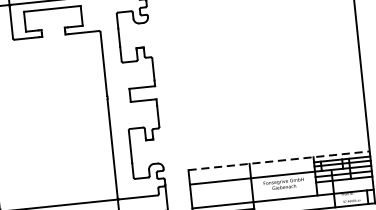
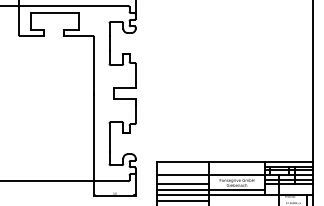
line: (279, 160) -> (235, 162), dashed -> solid
line: (220, 191) -> (182, 183), added
line: (254, 195) -> (210, 189), added

